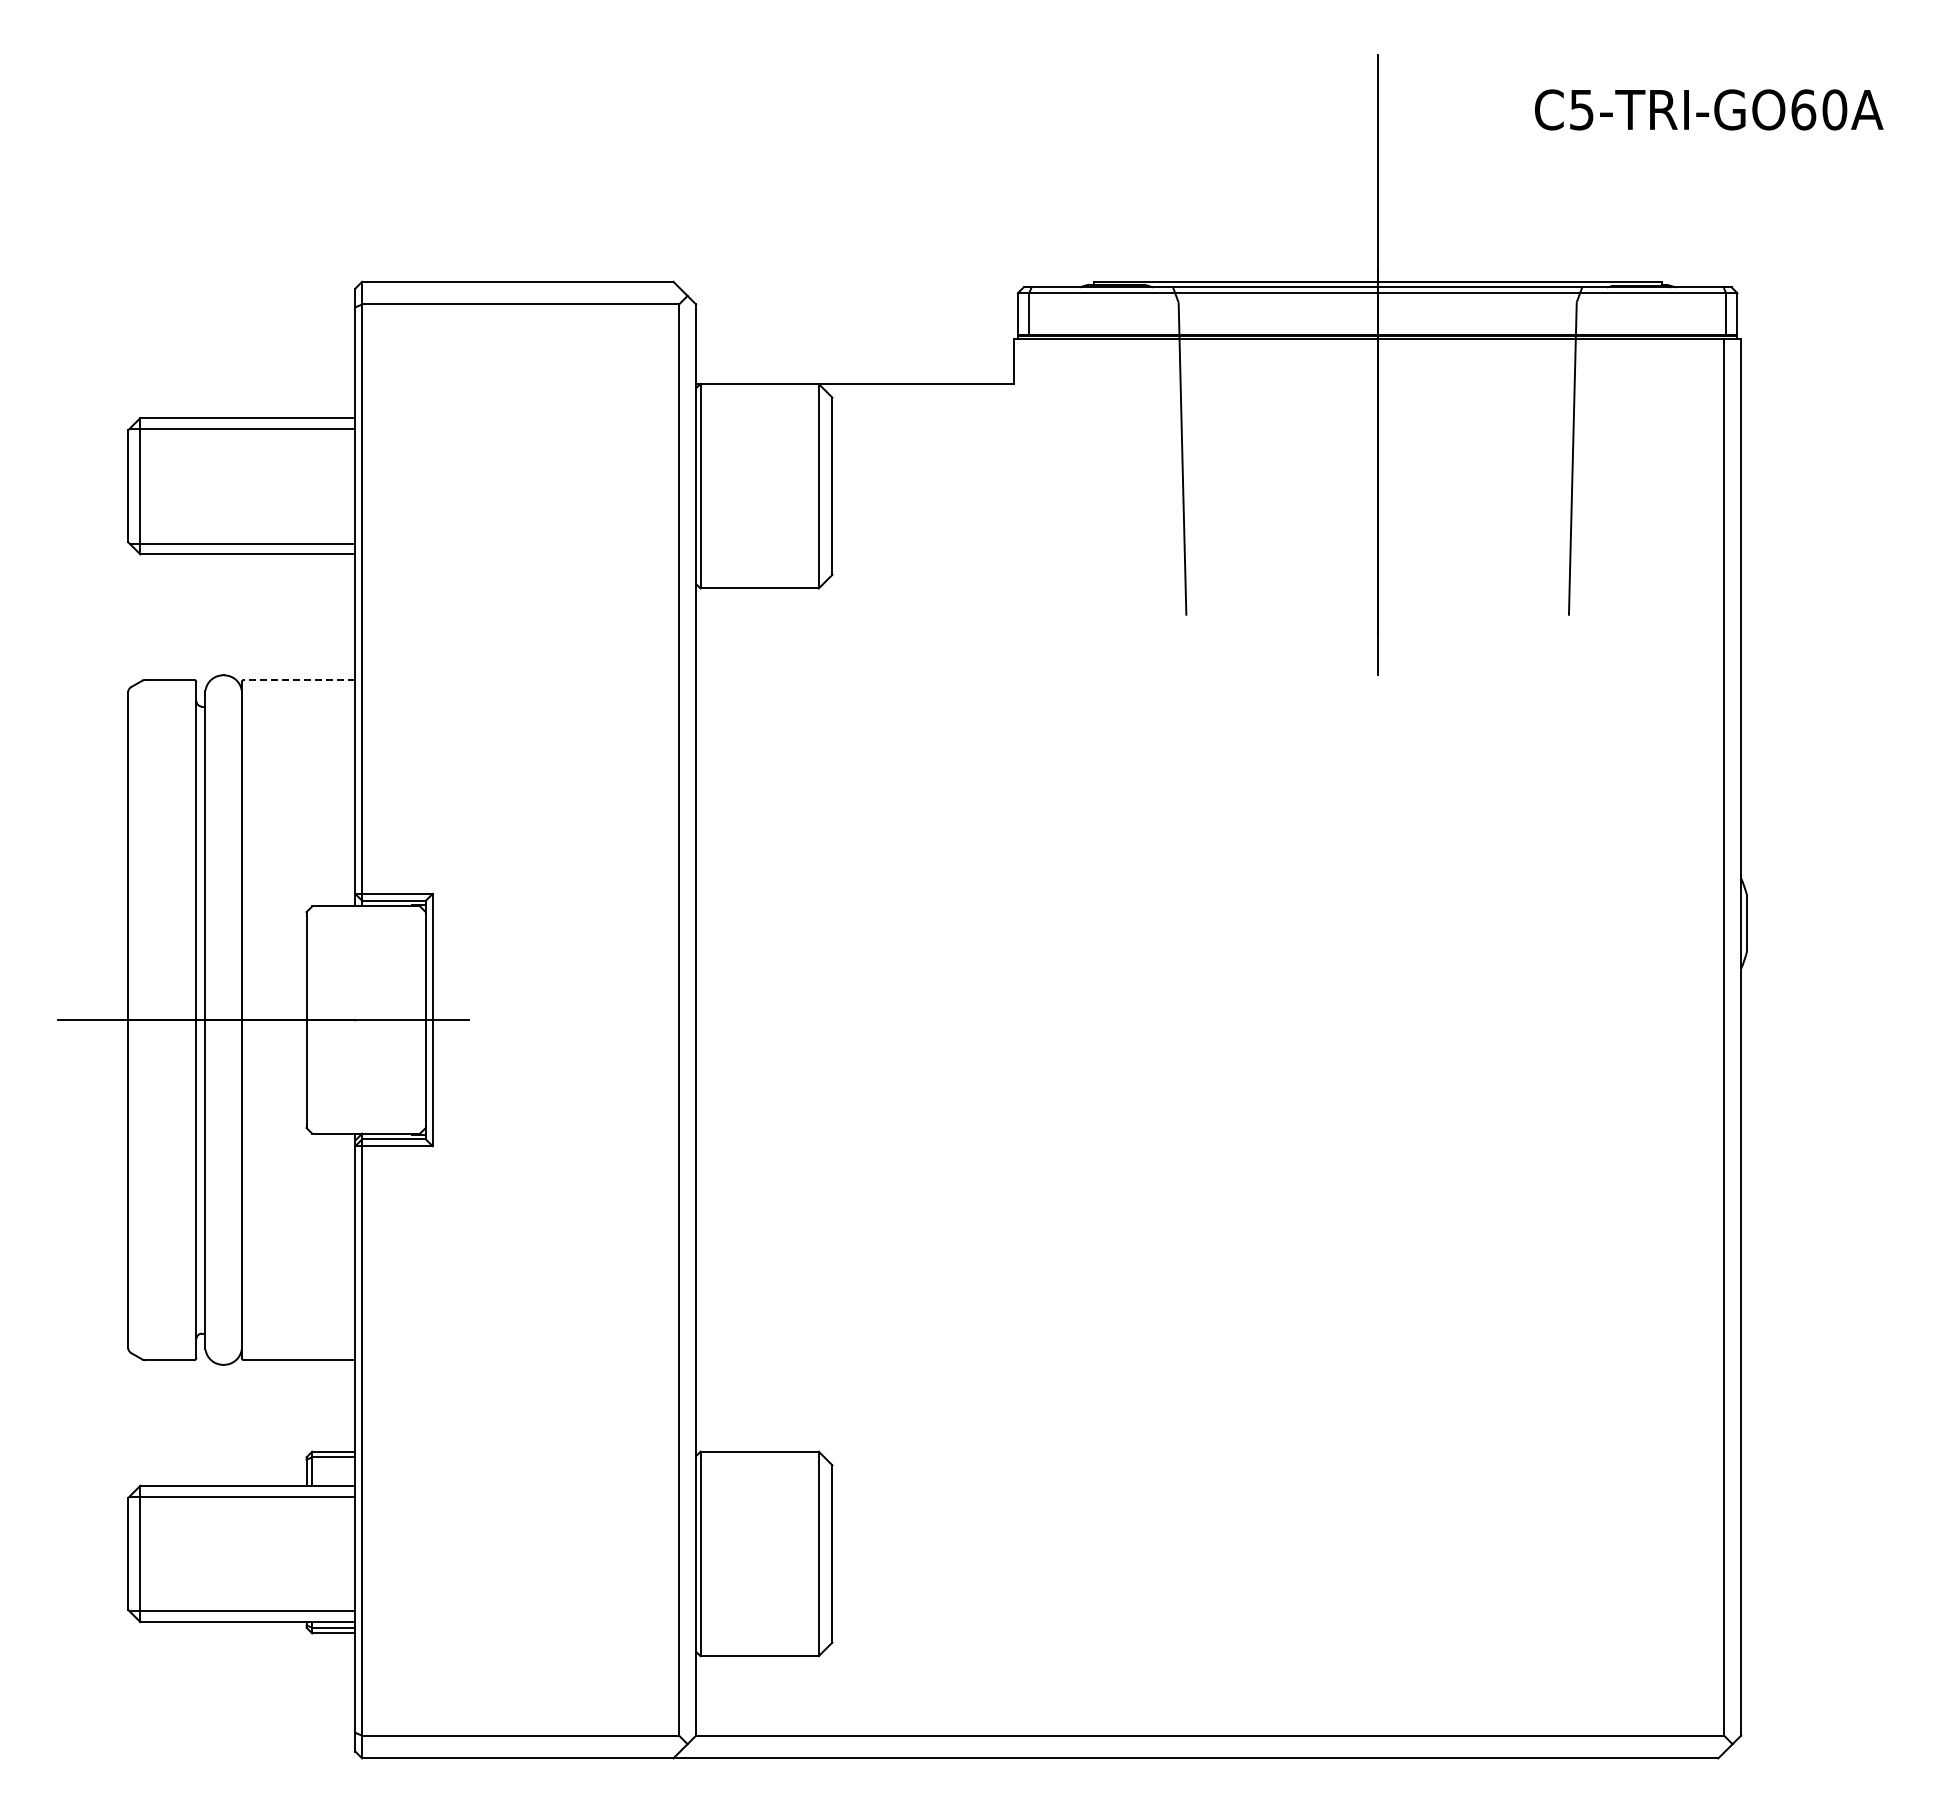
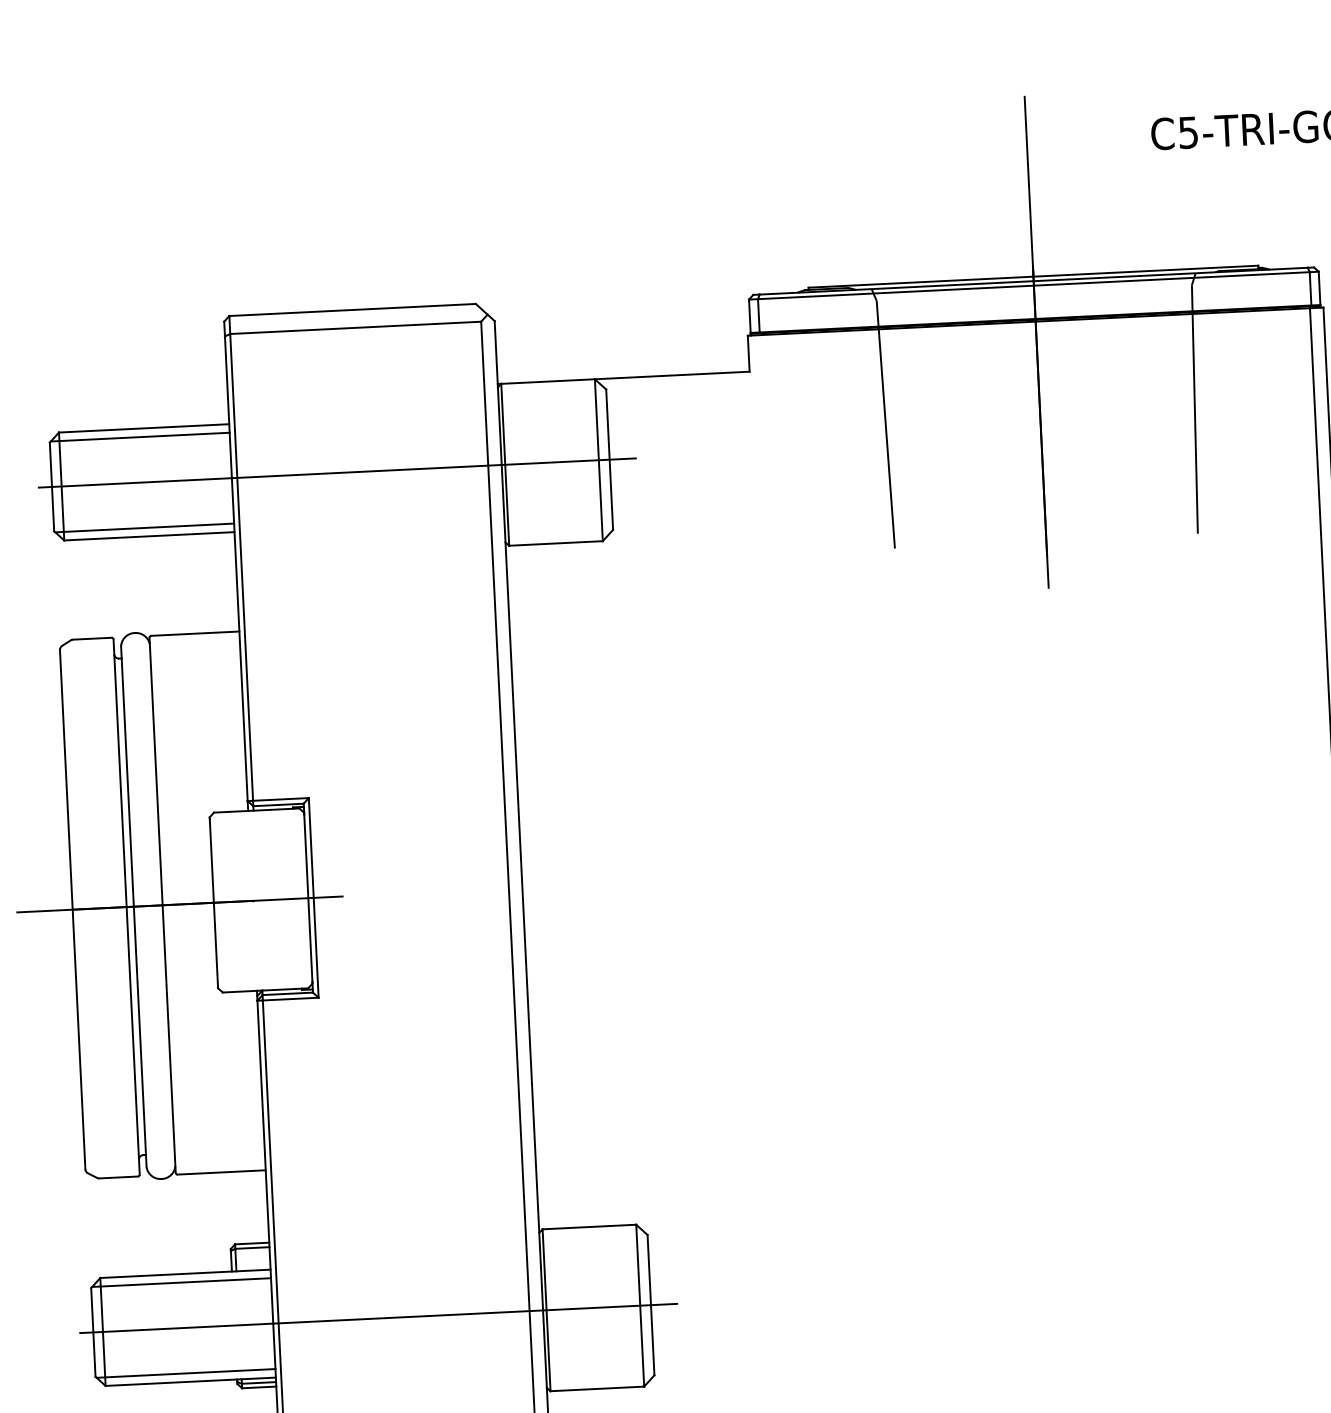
line: (488, 486) -> (337, 473), added
line: (299, 679) -> (195, 633), dashed -> solid
line: (488, 1553) -> (378, 1318), added

